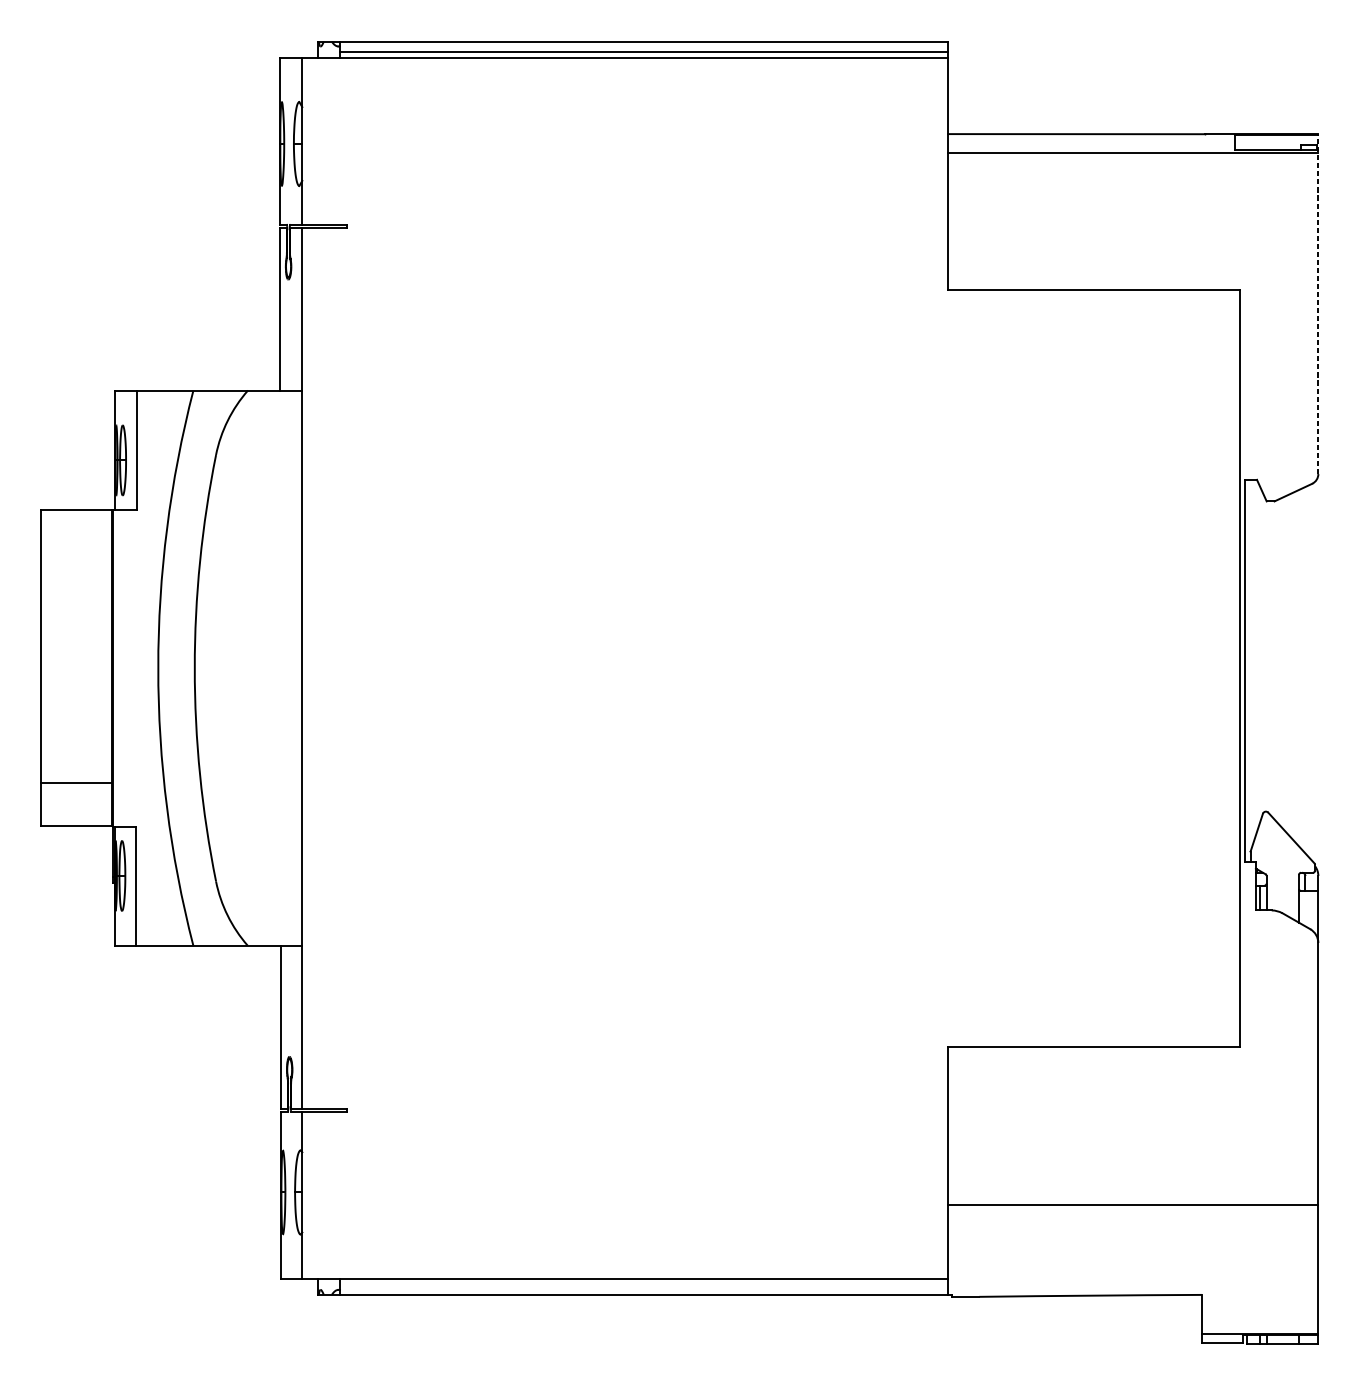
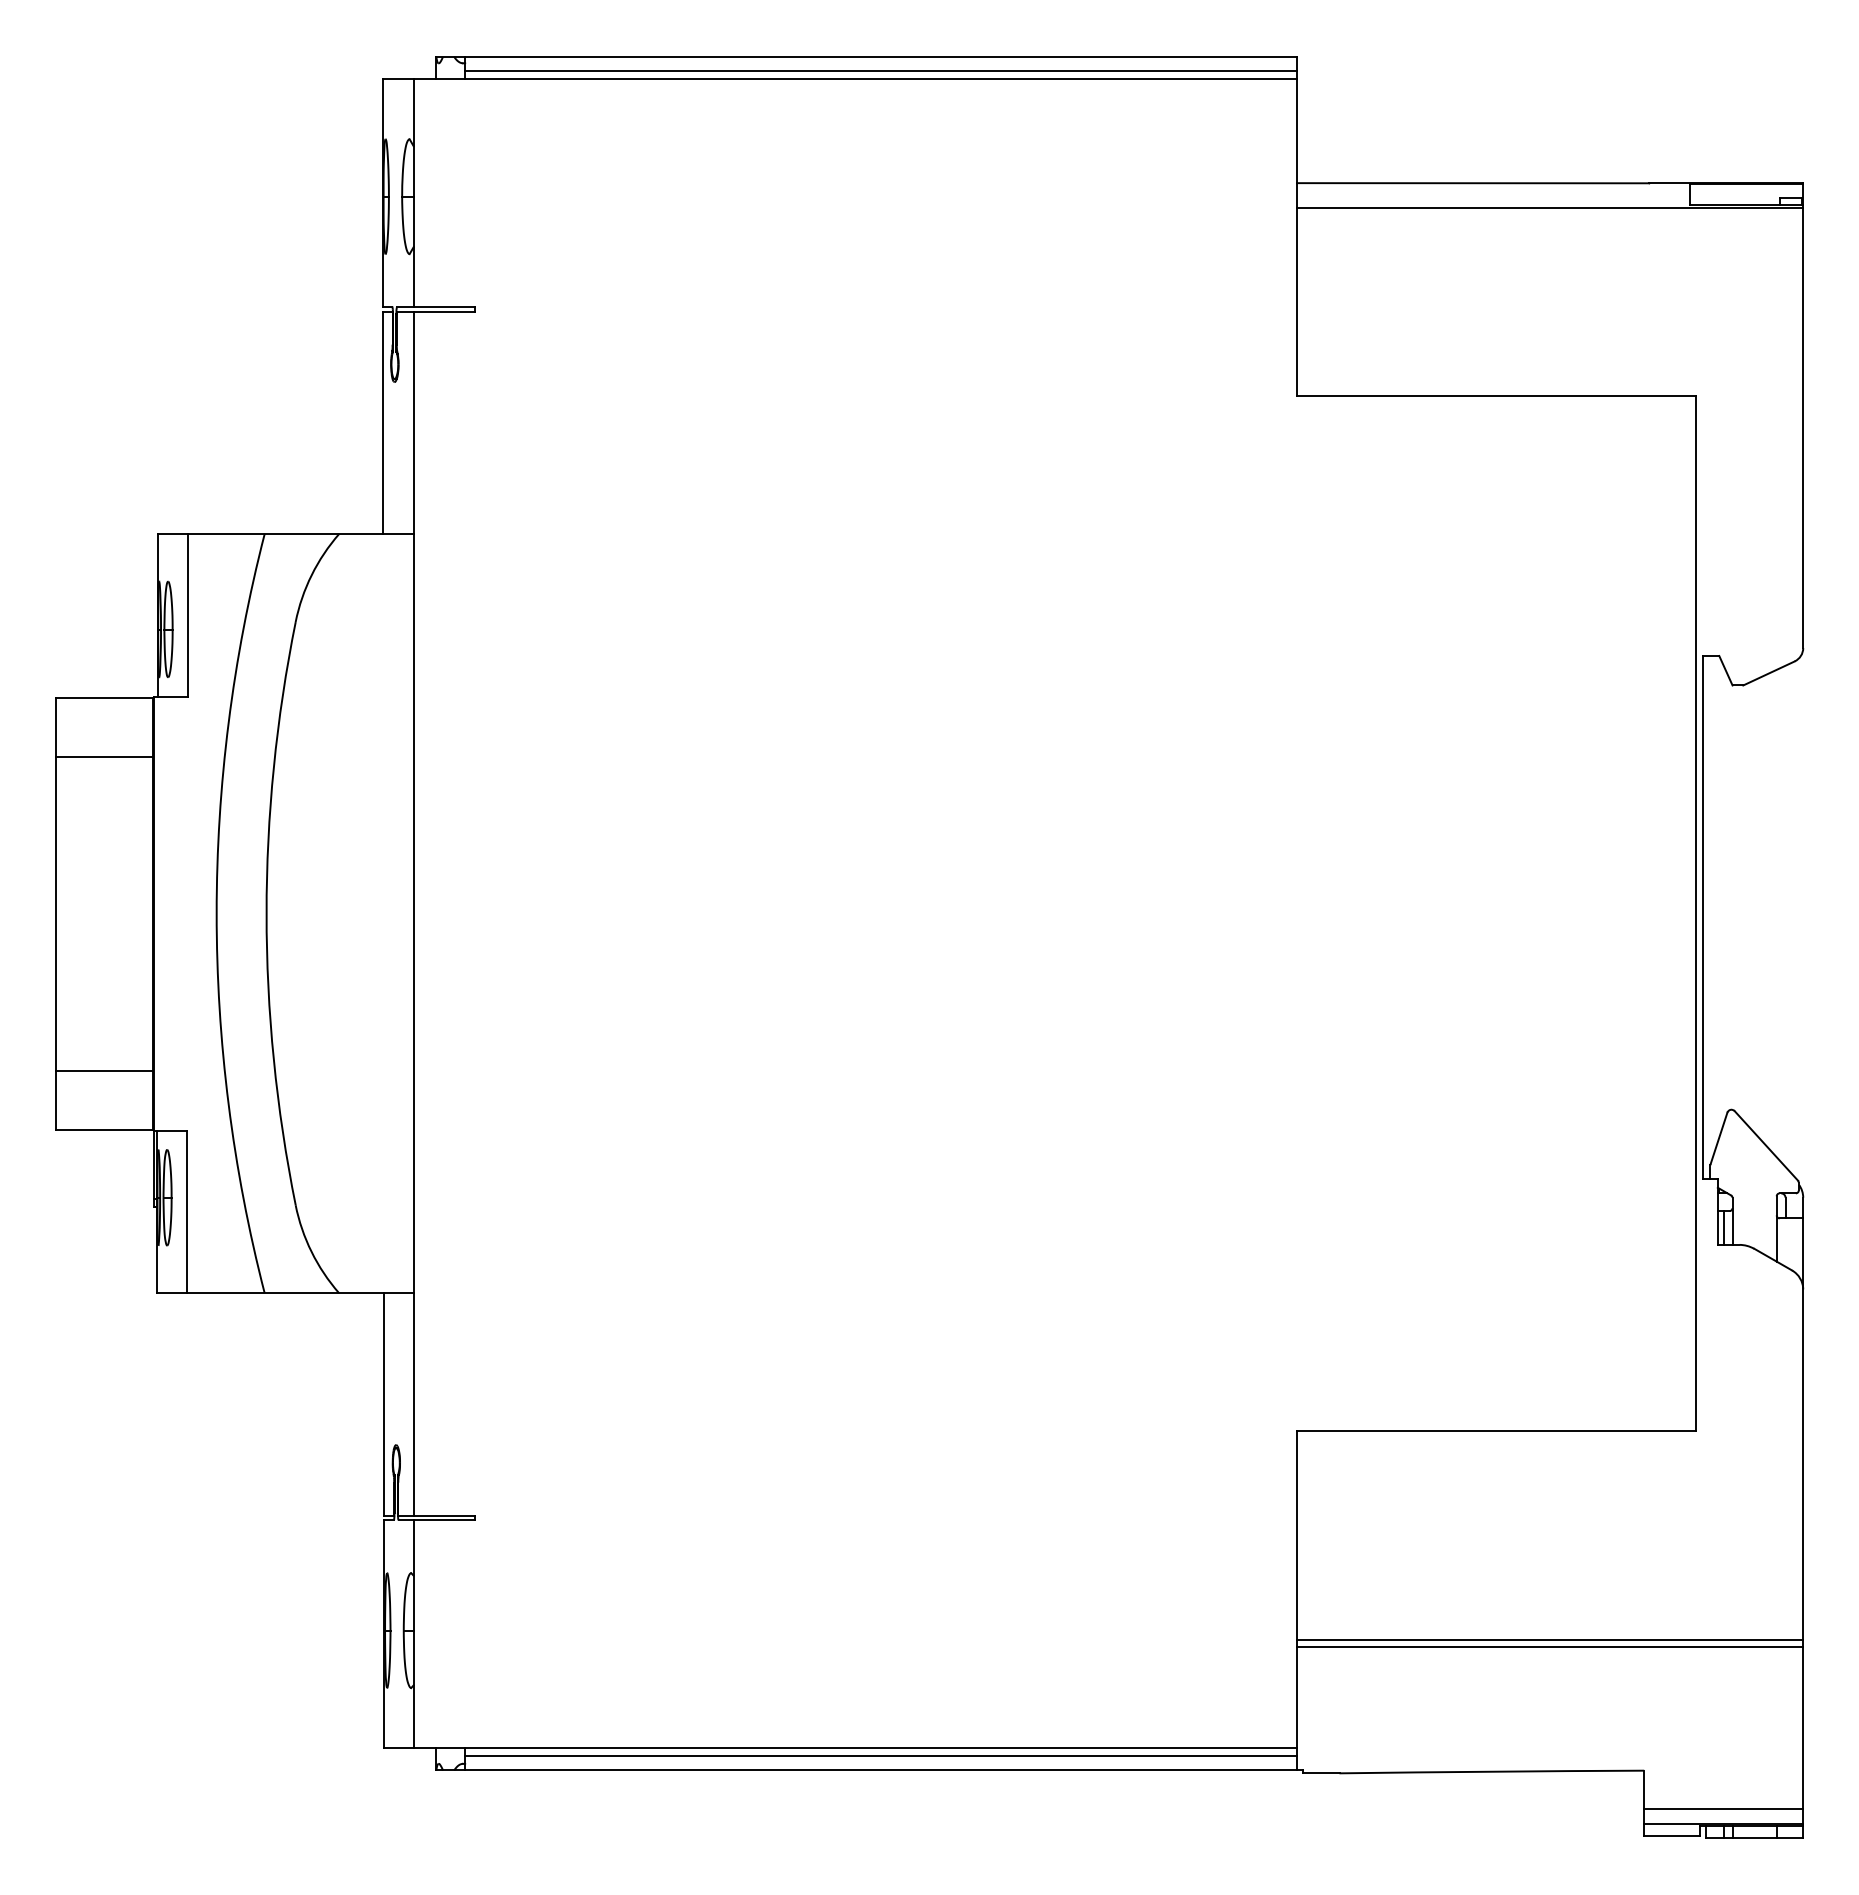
line: (1318, 304) -> (1803, 415), dashed -> solid
line: (75, 553) -> (103, 756), added
line: (1132, 1198) -> (1549, 1639), added
line: (643, 1284) -> (880, 1756), added
line: (1260, 1323) -> (1723, 1809), added

